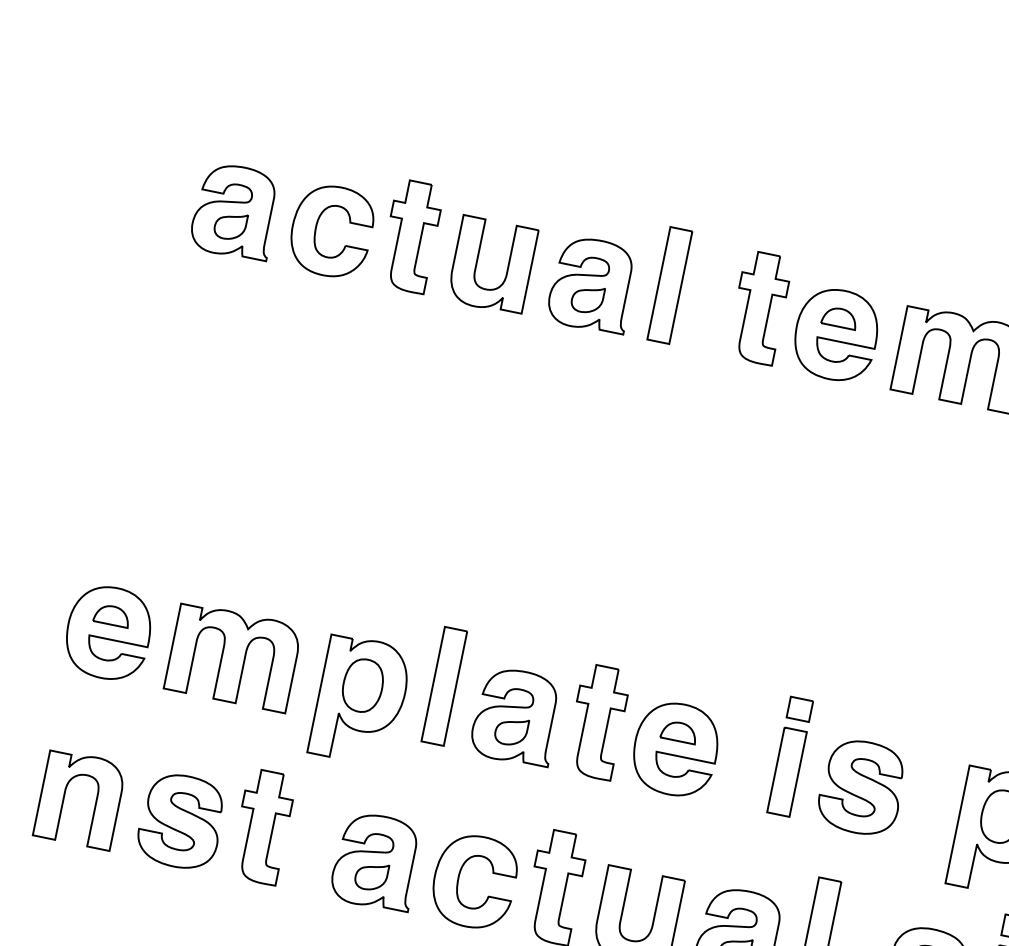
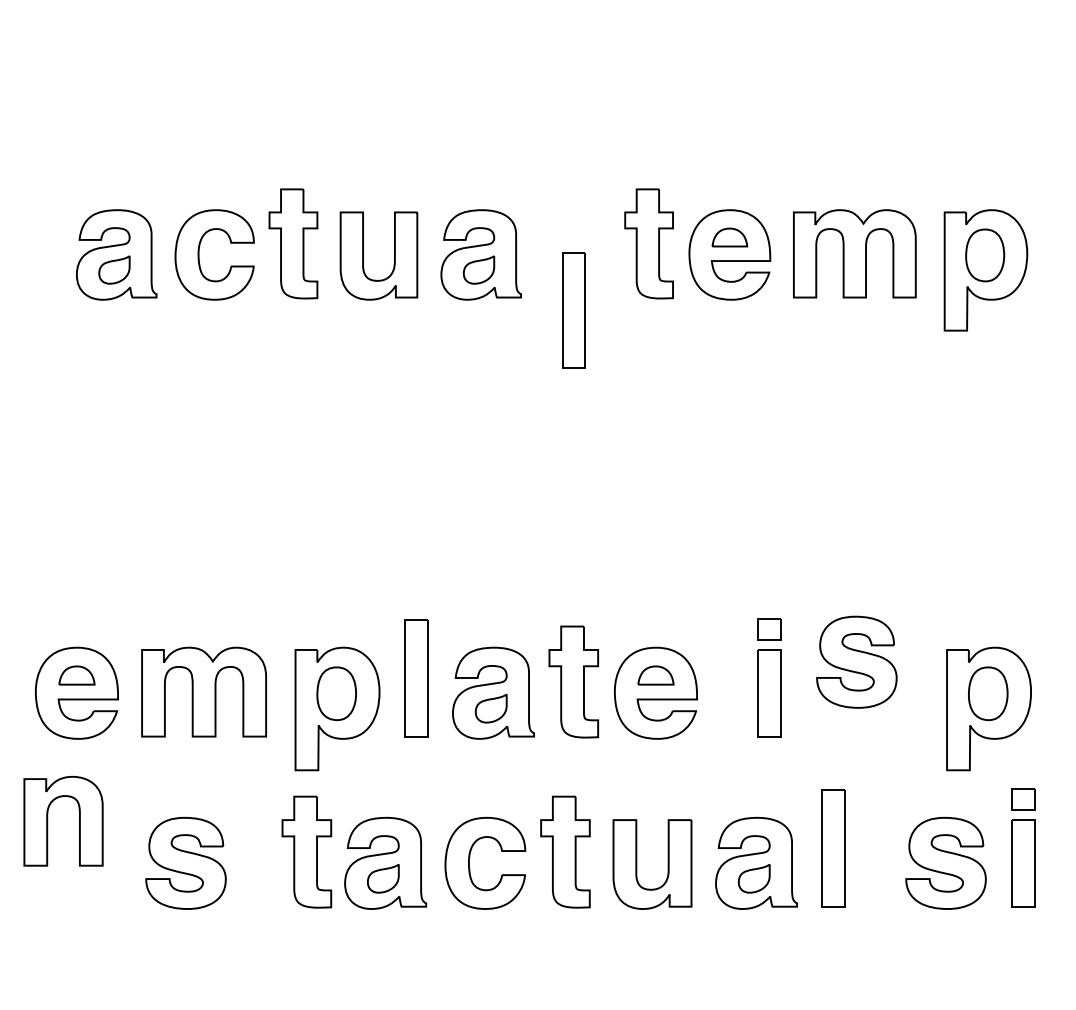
part: (669, 285) -> (573, 310), moved
part: (861, 786) -> (856, 661), moved
part: (65, 796) -> (48, 821), moved
part: (262, 826) -> (306, 851), moved

